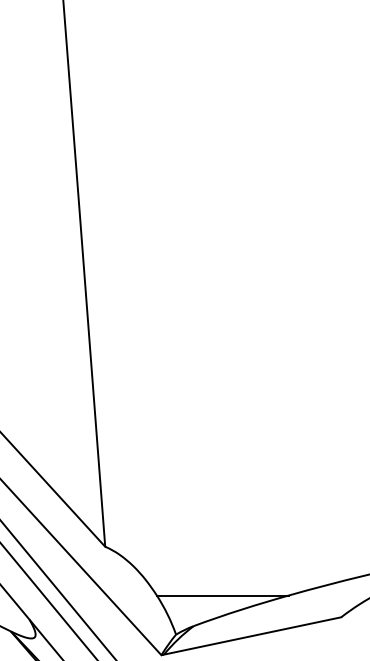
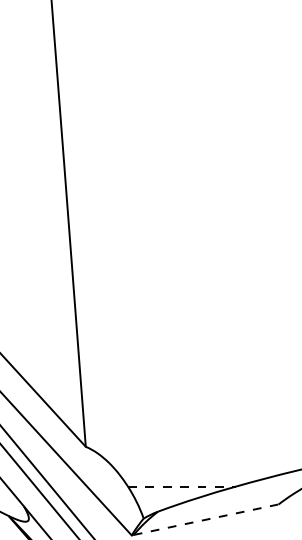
line: (222, 595) -> (181, 486), solid -> dashed
line: (252, 635) -> (206, 519), solid -> dashed

